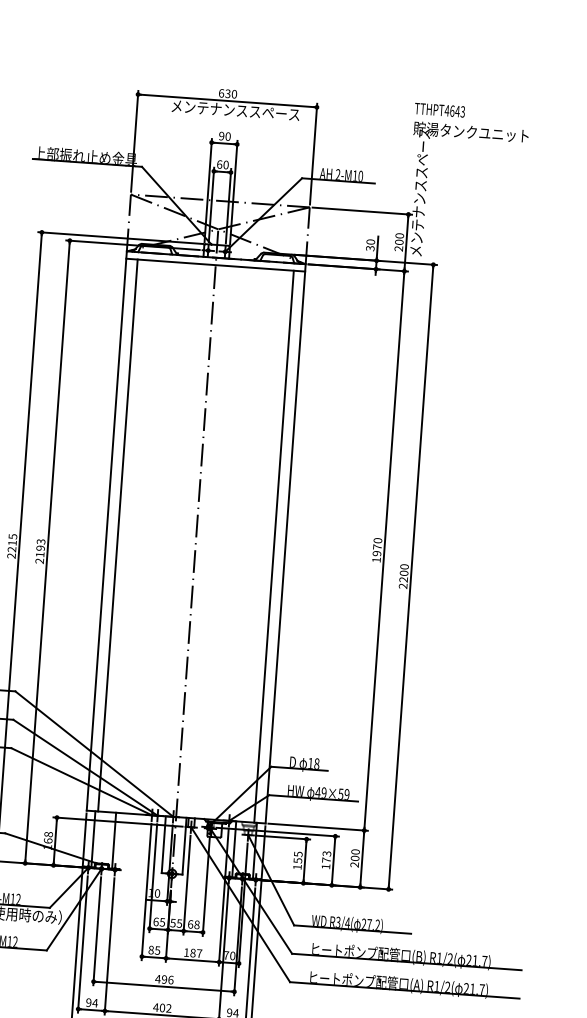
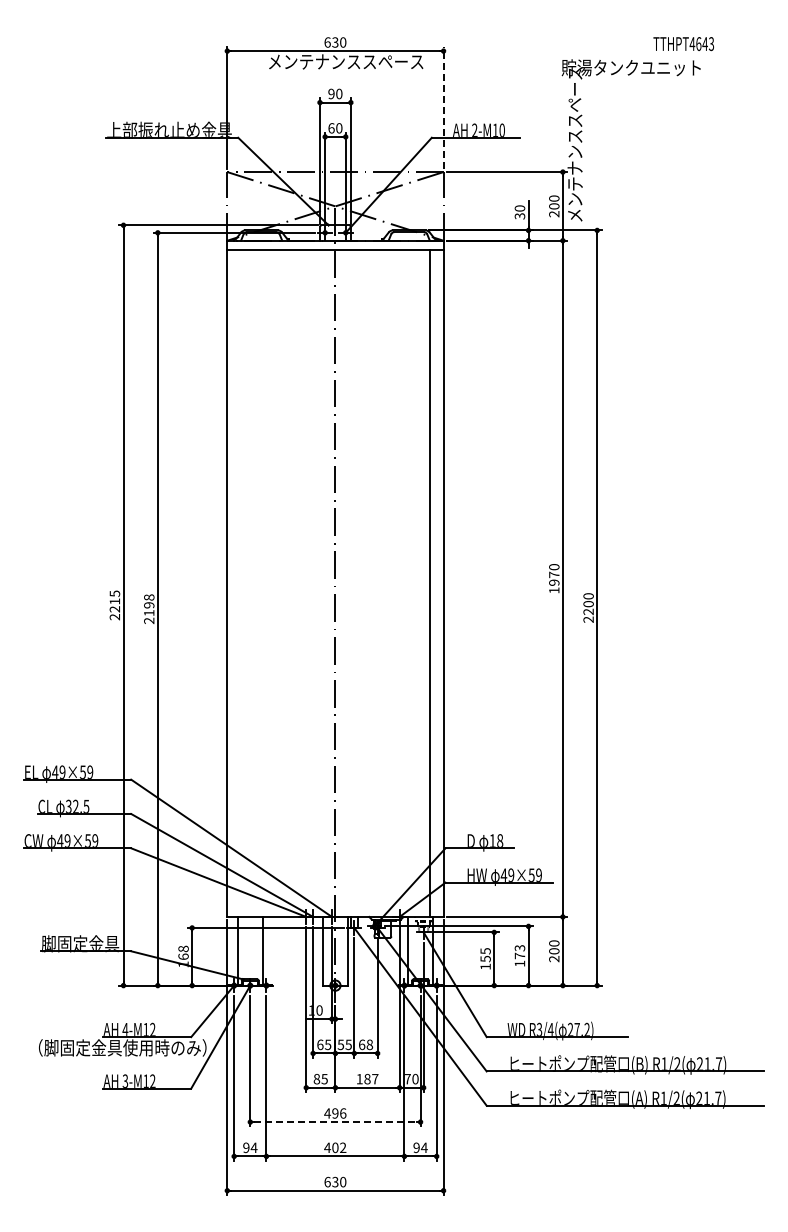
text: (439, 110) -> (683, 44), moved
line: (313, 153) -> (443, 107), solid -> dashed
line: (118, 534) -> (241, 582), removed
text: (41, 541) -> (149, 597), 2193 -> 2198
line: (164, 987) -> (335, 1122), solid -> dashed

